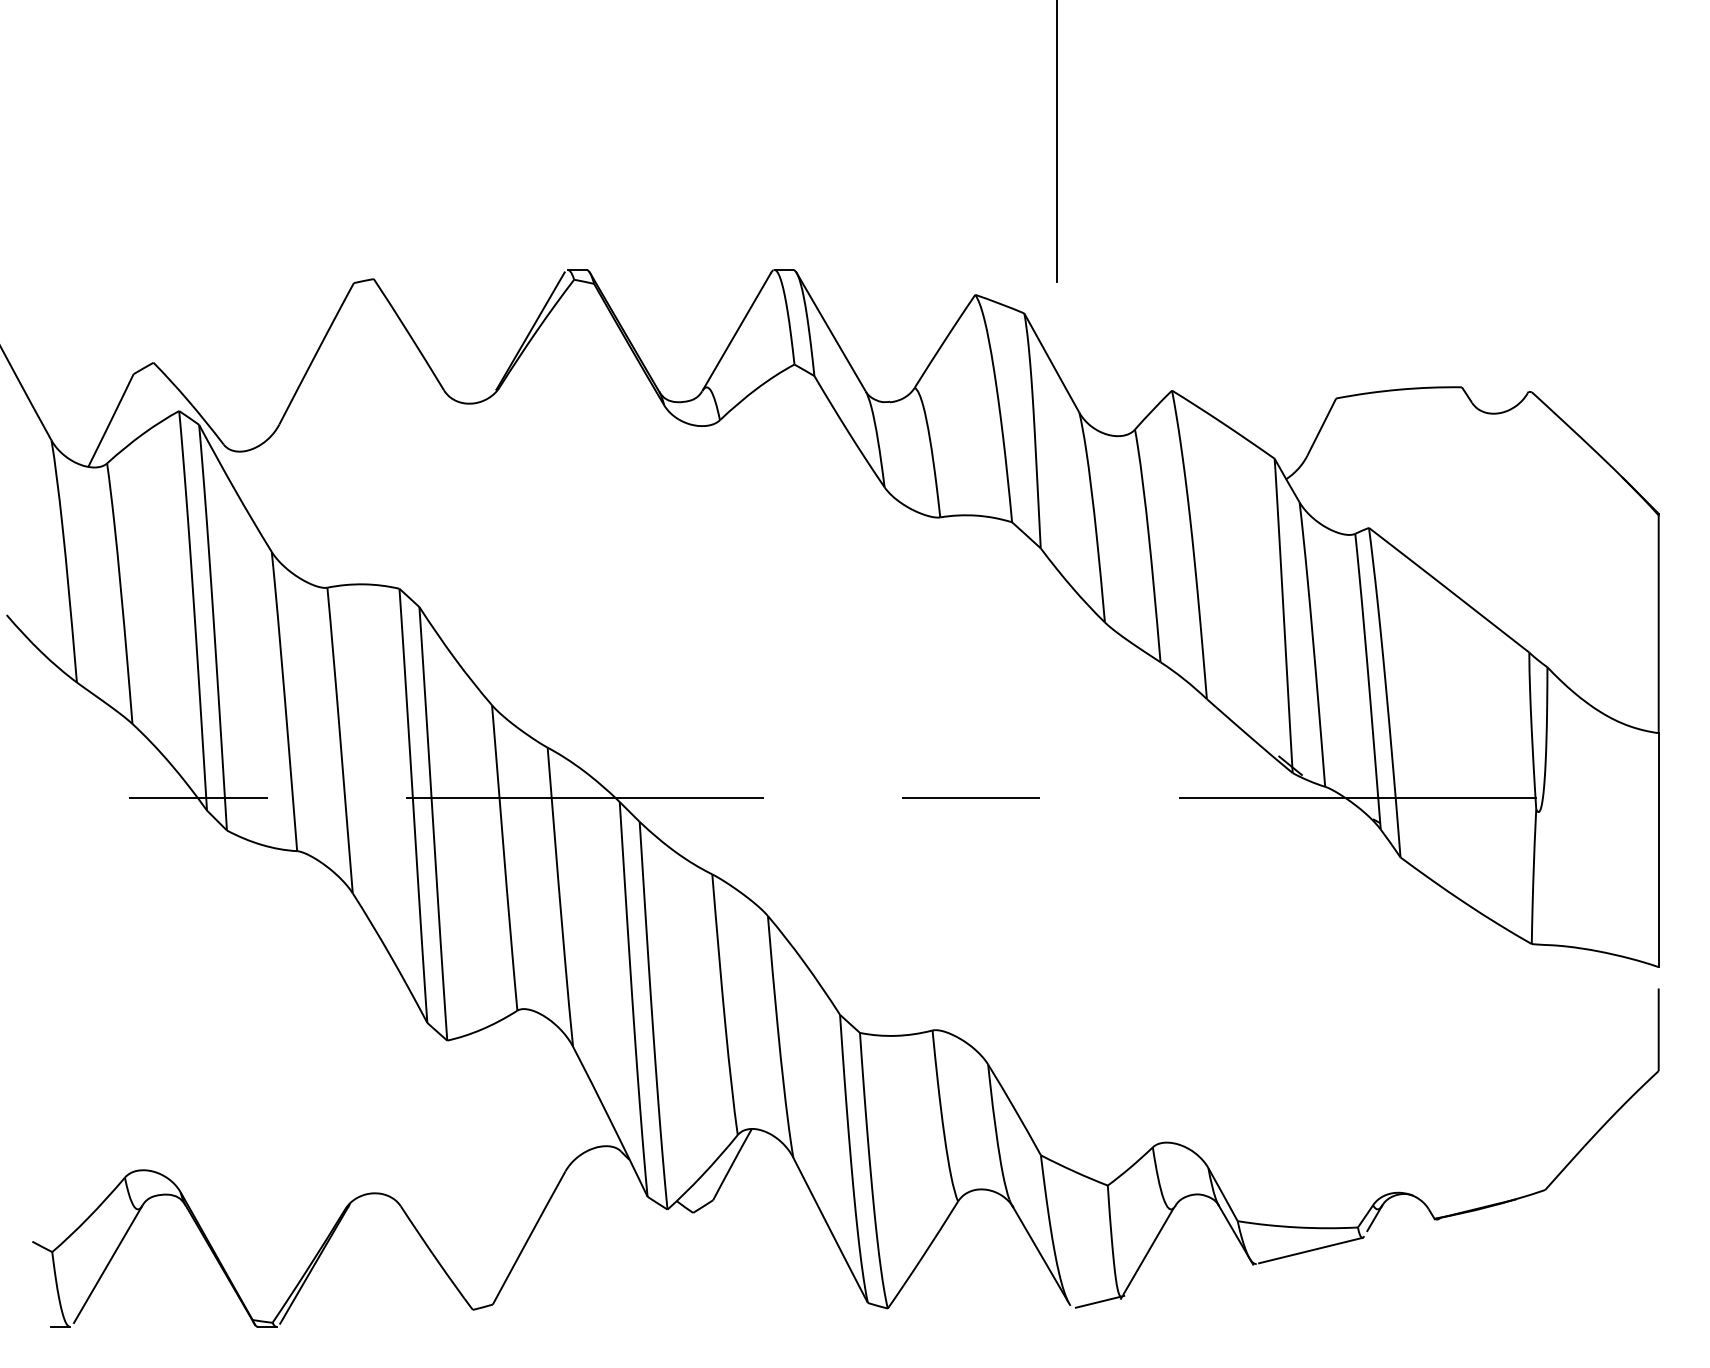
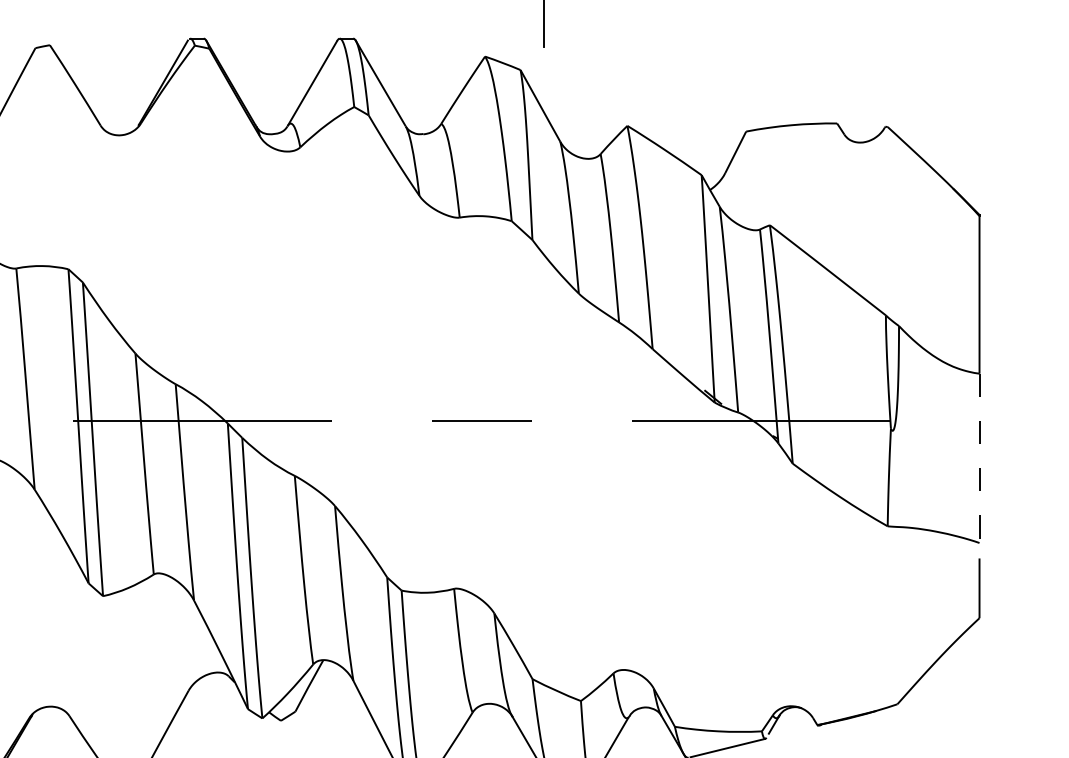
line: (1658, 850) -> (979, 458), solid -> dashed

